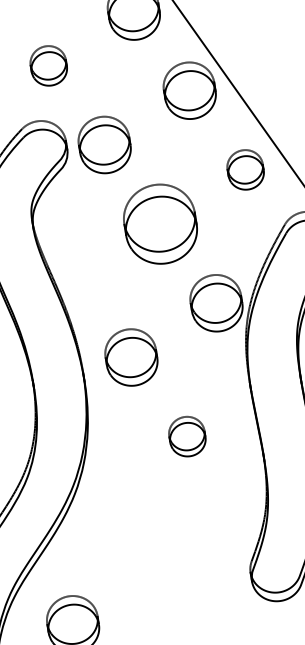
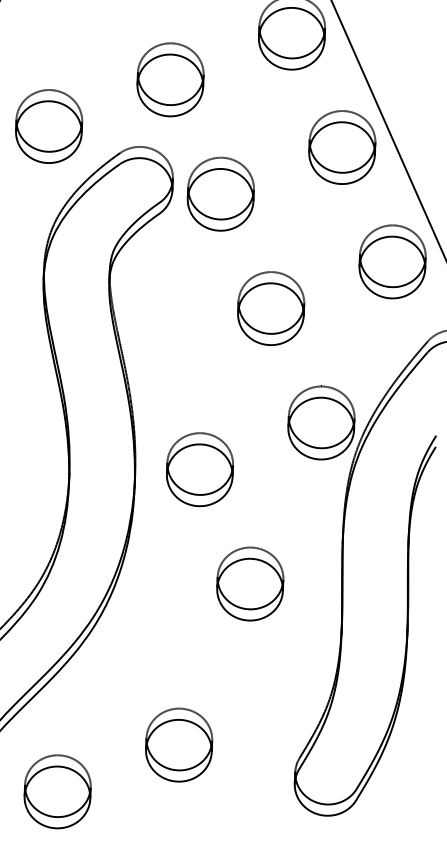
part: (48, 65) -> (170, 79), size x1.43
part: (245, 169) -> (392, 261), size x1.43
part: (160, 224) -> (271, 308), size x0.71
part: (187, 436) -> (250, 583), size x1.43
part: (158, 569) -> (179, 744), added

